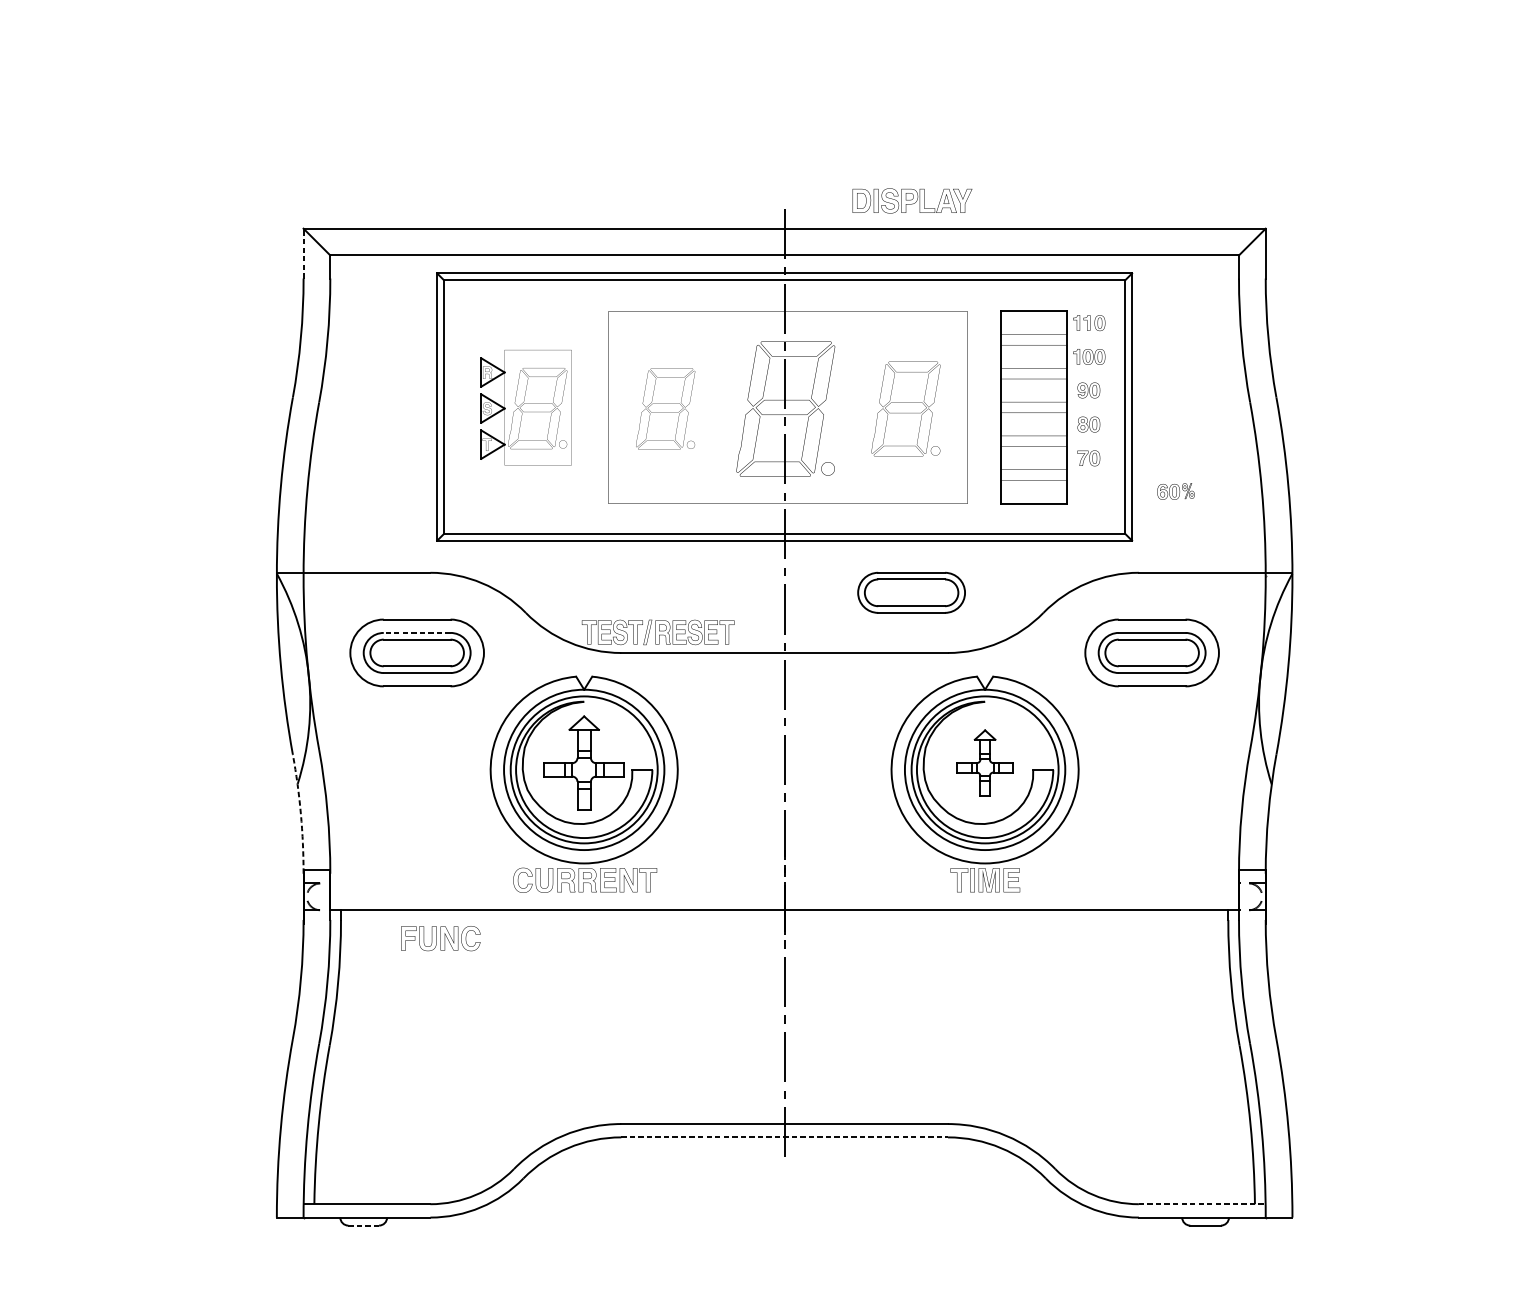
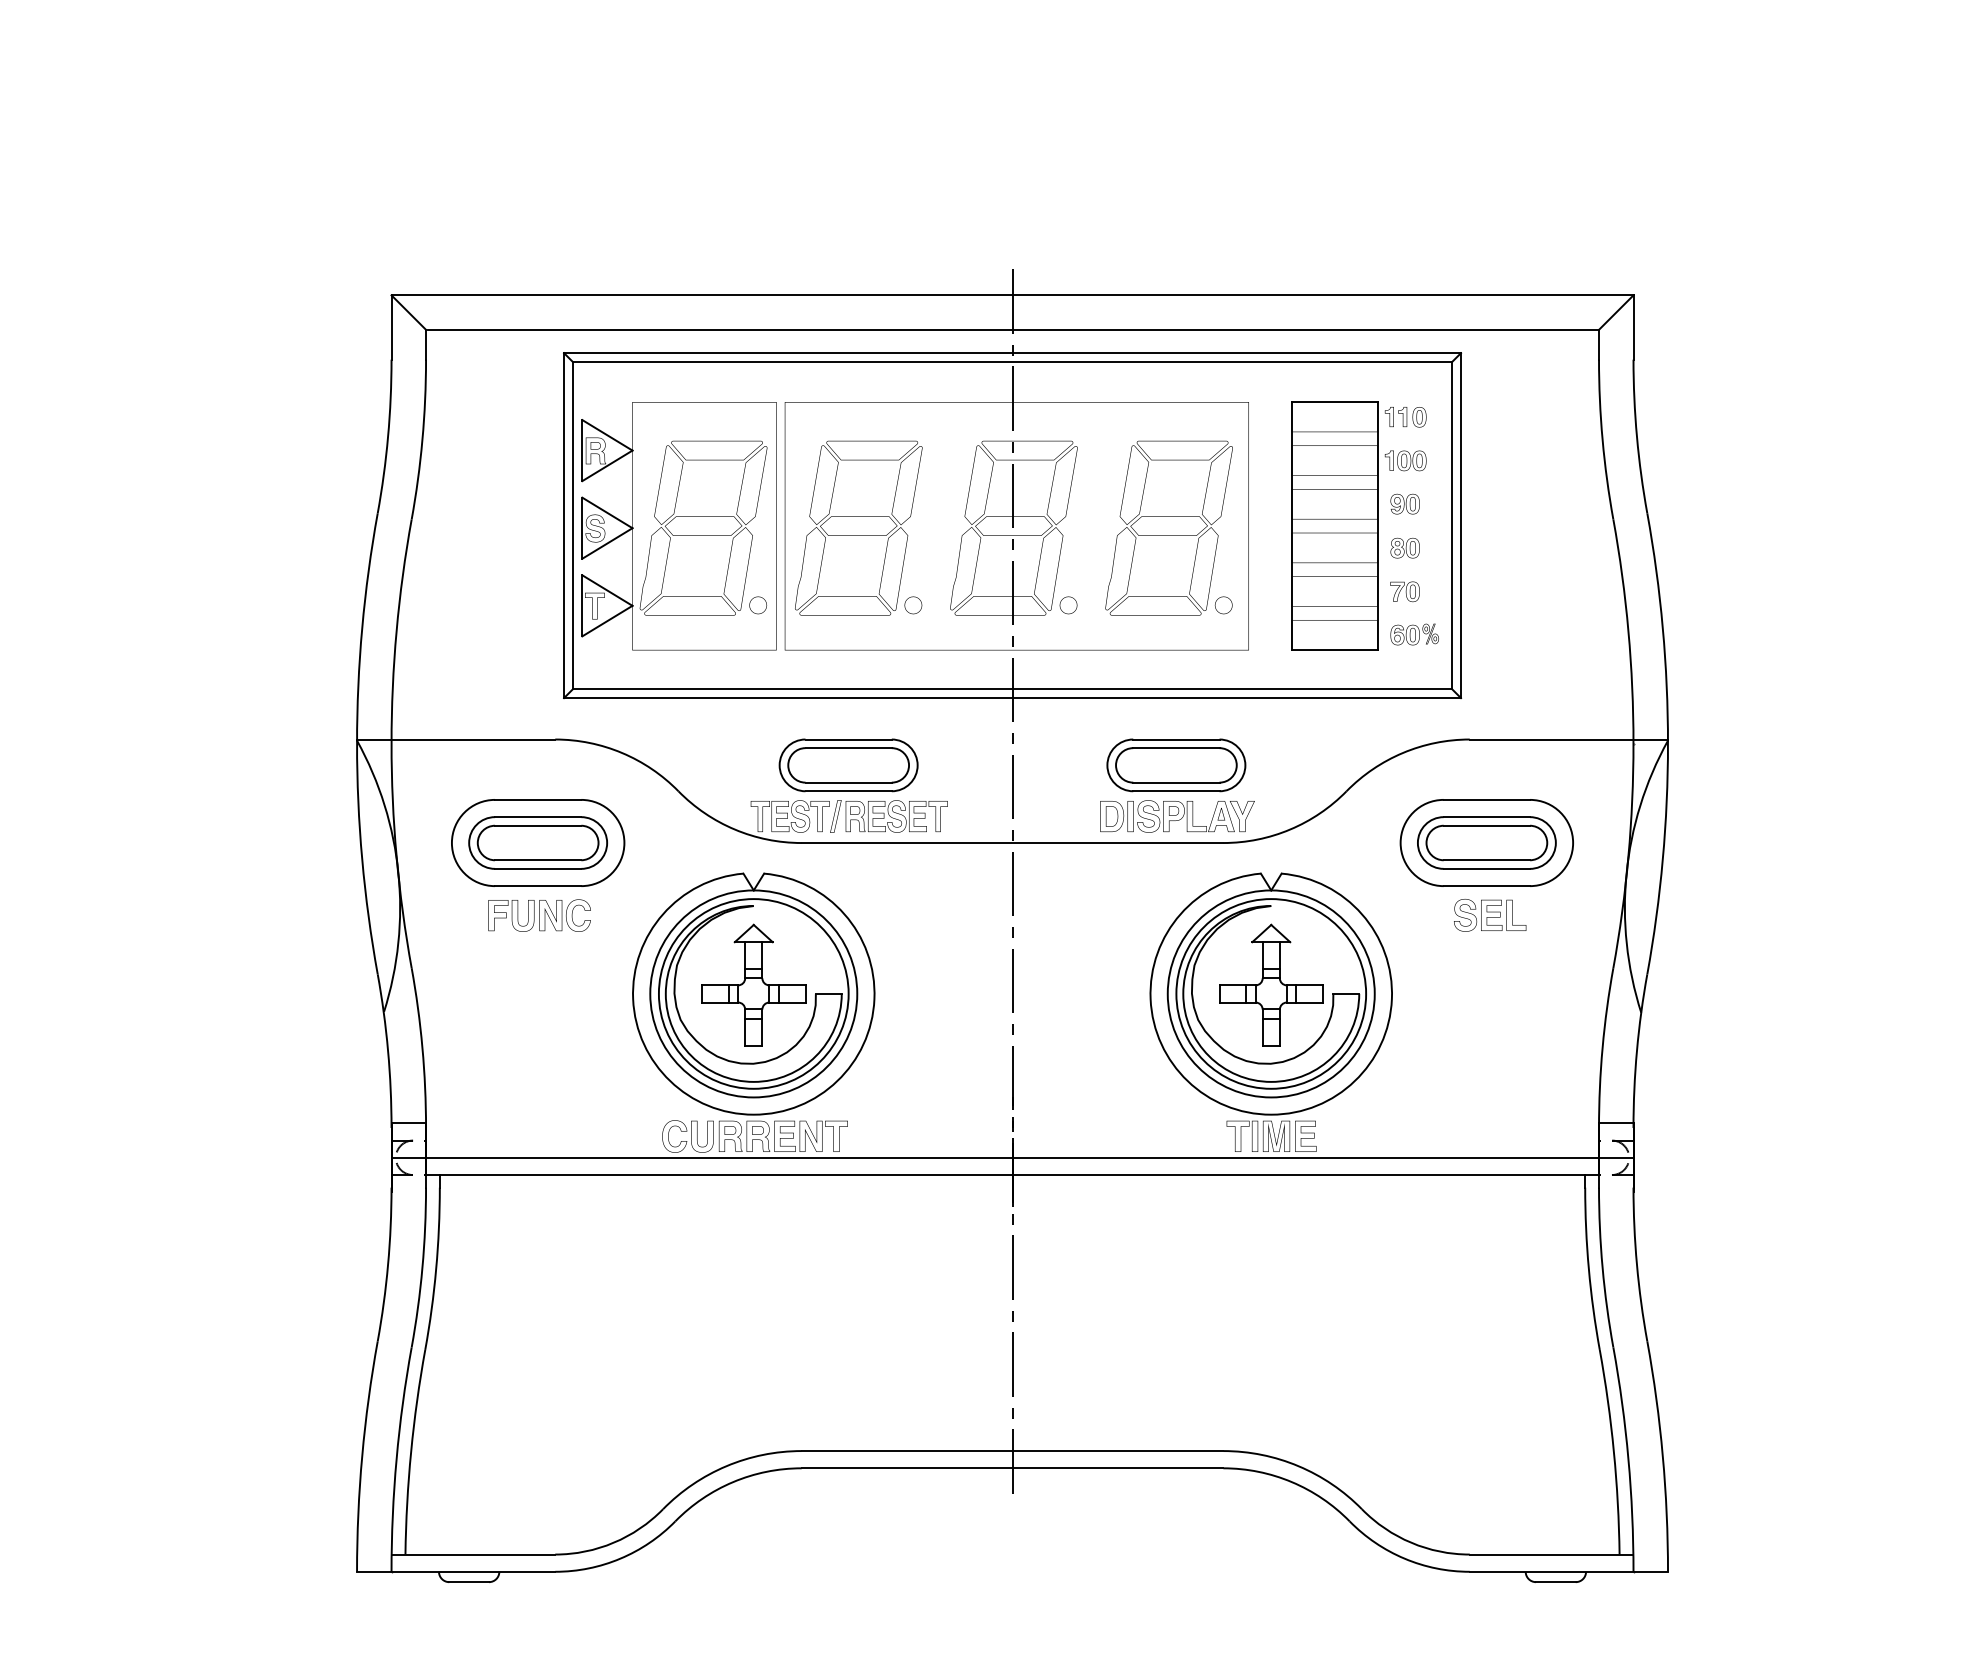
part: (912, 200) -> (1177, 816), moved
line: (303, 253) -> (391, 327), dashed -> solid
part: (525, 407) -> (678, 526), size x1.67
part: (665, 408) -> (858, 527), size x1.67
part: (905, 408) -> (1168, 527), size x1.43
part: (1175, 491) -> (1414, 634), moved
part: (657, 592) -> (848, 765), added
line: (416, 633) -> (537, 817), dashed -> solid
part: (1154, 709) -> (1490, 915), added
part: (985, 762) -> (1271, 984), size x1.43
arc: (301, 813) -> (388, 1050), dashed -> solid
line: (784, 896) -> (1012, 1157), added
part: (440, 938) -> (539, 915), moved
line: (784, 1137) -> (1012, 1468), dashed -> solid
line: (1202, 1204) -> (1551, 1554), dashed -> solid
line: (363, 1225) -> (469, 1582), dashed -> solid

